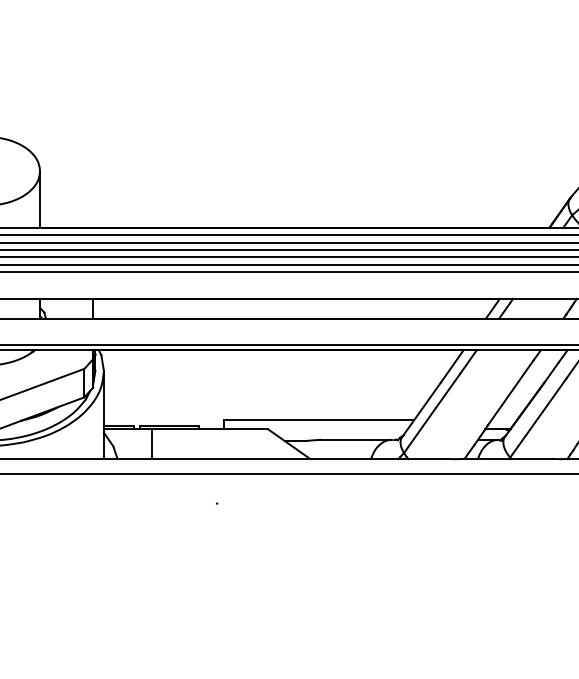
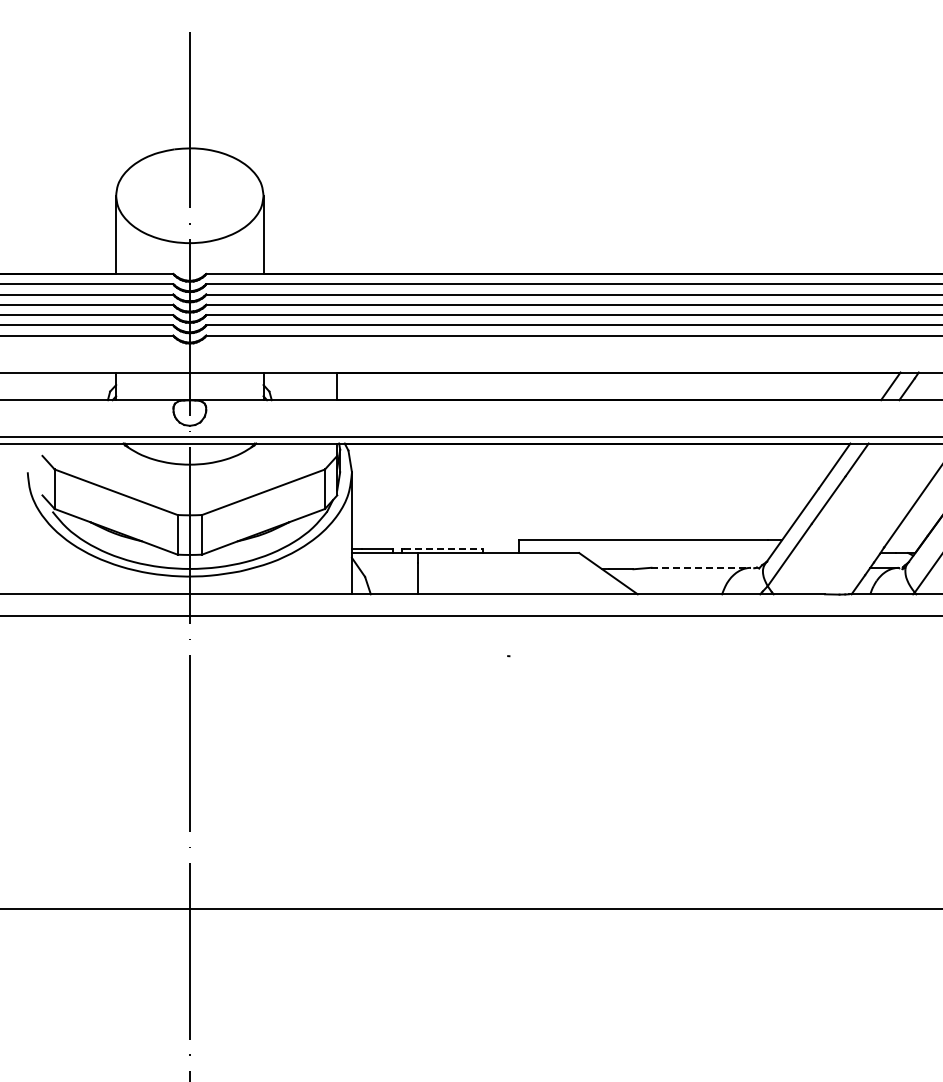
line: (169, 425) -> (443, 548), solid -> dashed
line: (356, 439) -> (701, 567), solid -> dashed

